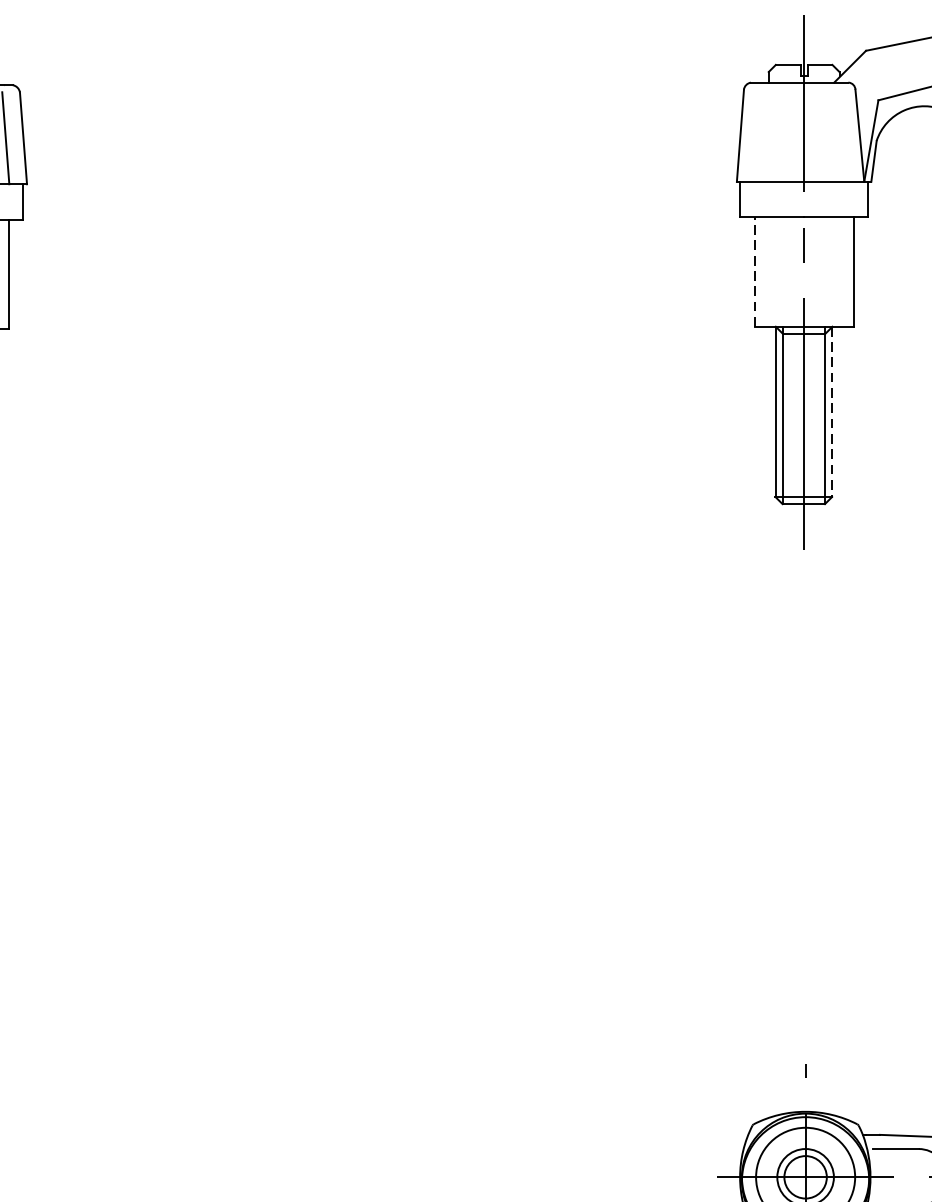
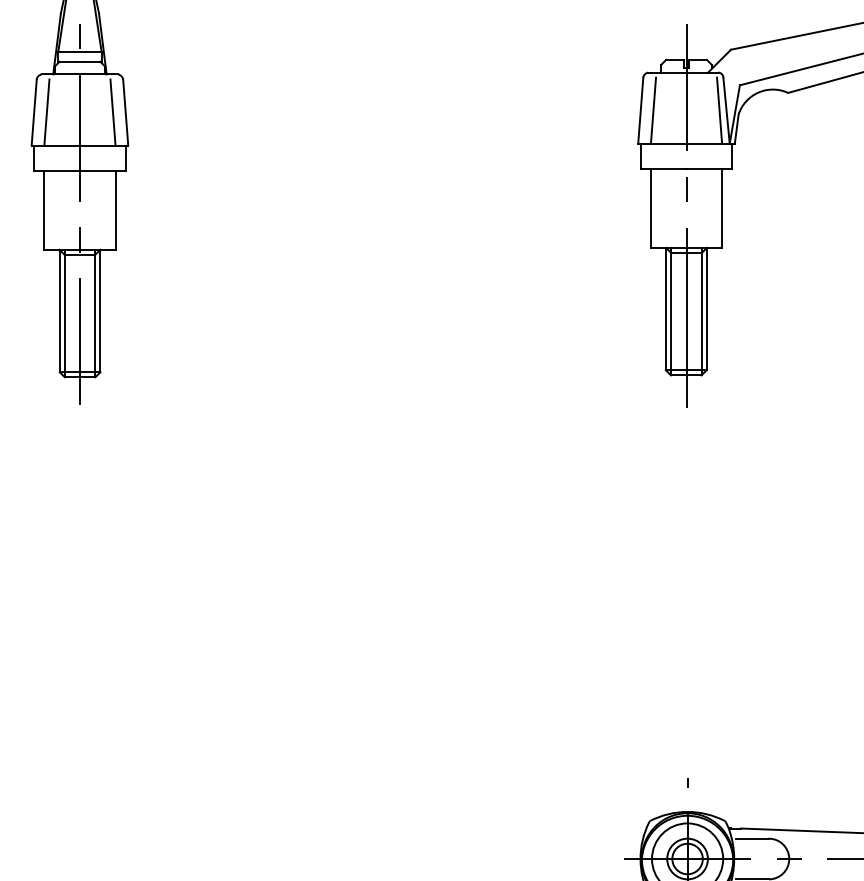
line: (758, 135) -> (653, 110), added
line: (850, 135) -> (719, 110), added
line: (753, 271) -> (650, 208), dashed -> solid
line: (831, 412) -> (706, 309), dashed -> solid

